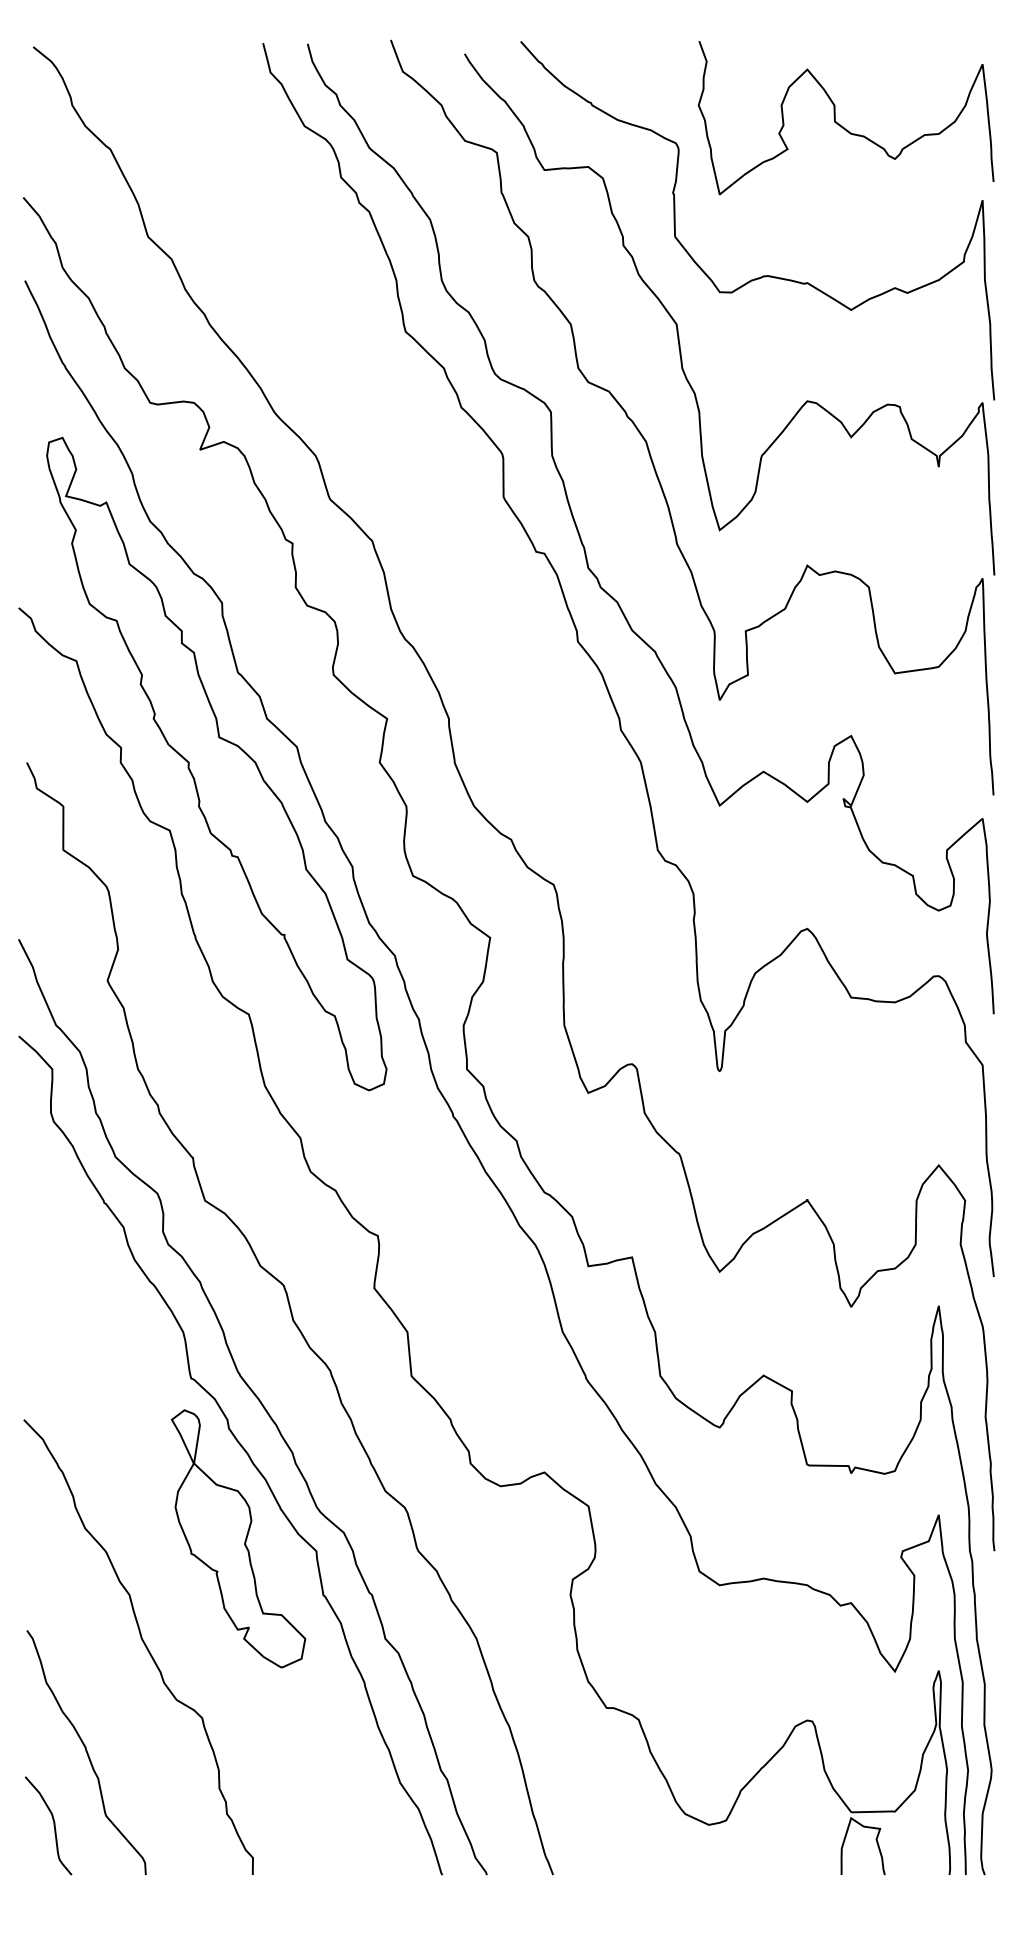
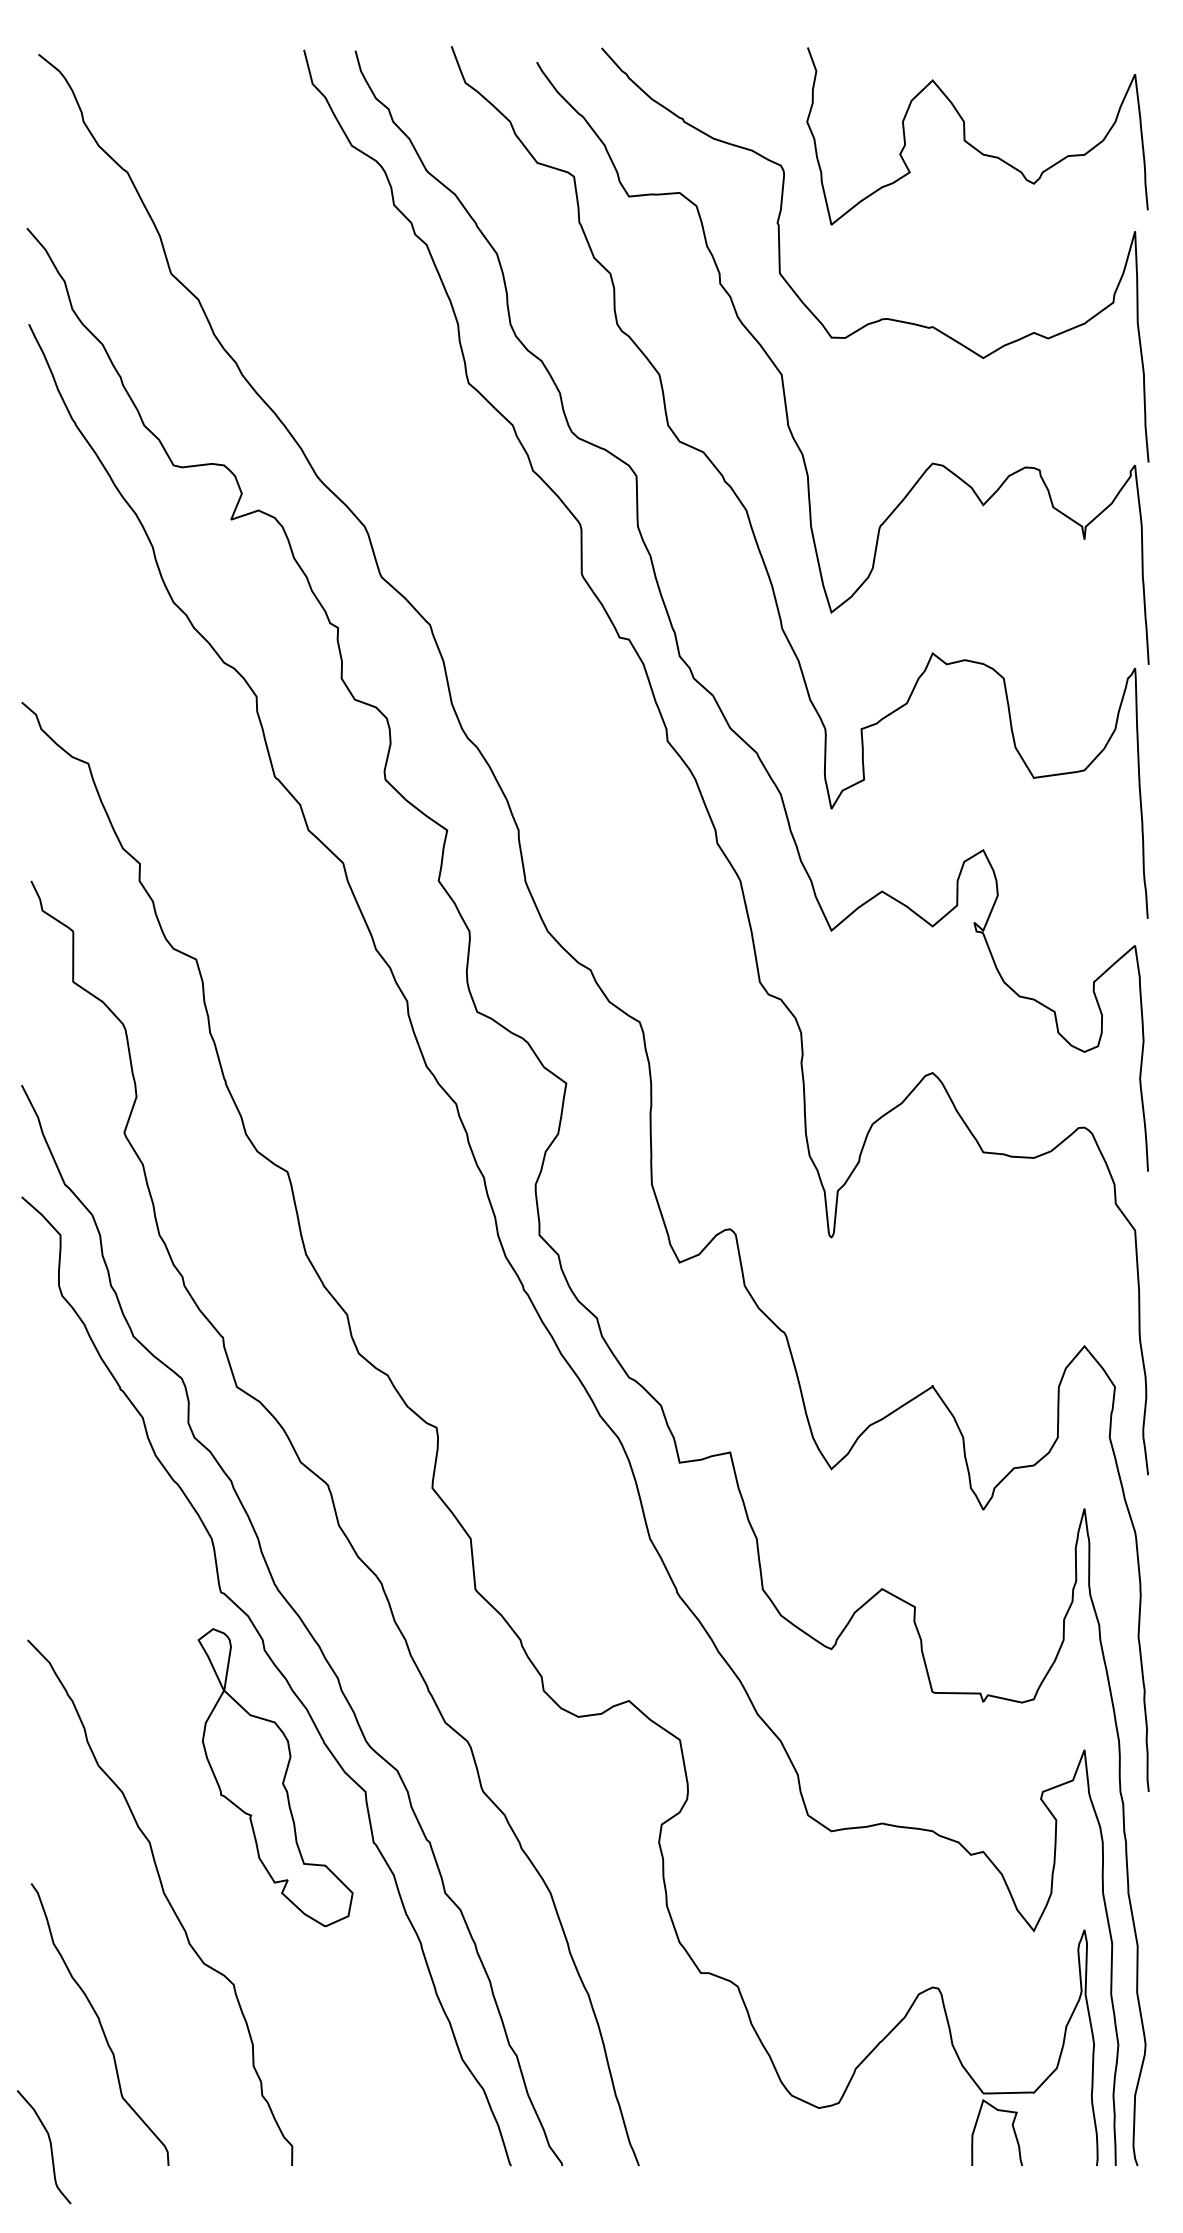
part: (216, 763) -> (250, 882), removed
curve: (54, 1826) -> (50, 2147), moved

